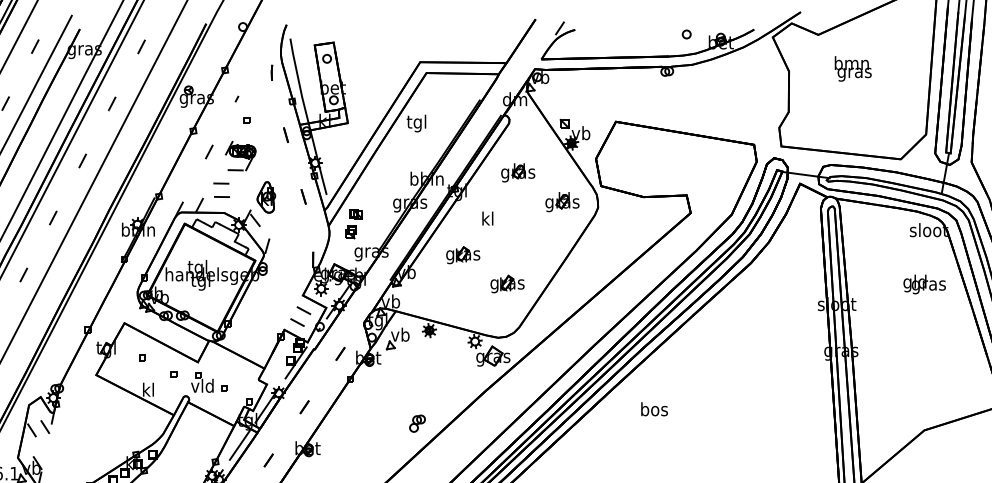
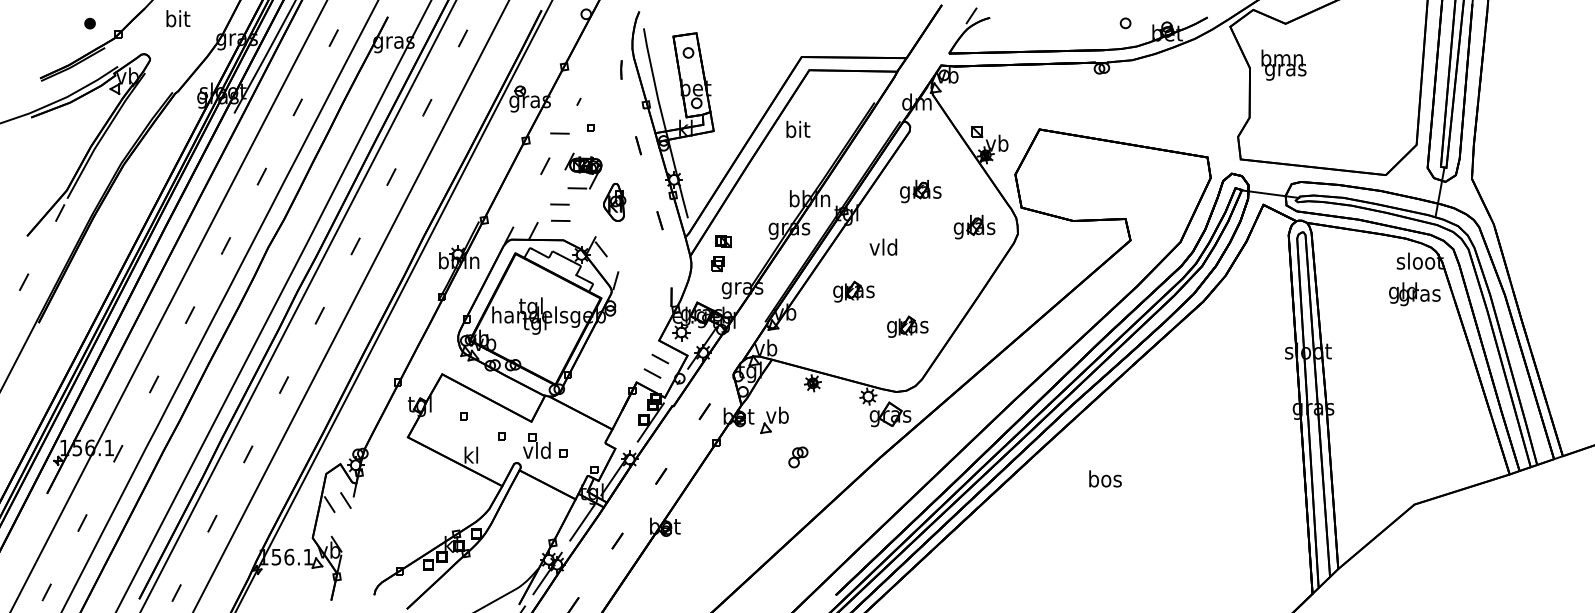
text: (852, 68) -> (1283, 64), moved
text: (416, 123) -> (797, 131), tgl -> bit
line: (220, 125) -> (559, 133), added
part: (266, 196) -> (614, 201), moved
text: (487, 218) -> (883, 246), kl -> vld
text: (924, 284) -> (1414, 294), moved
part: (397, 339) -> (774, 420), moved
text: (654, 408) -> (1105, 478), moved
part: (417, 423) -> (798, 457), moved

